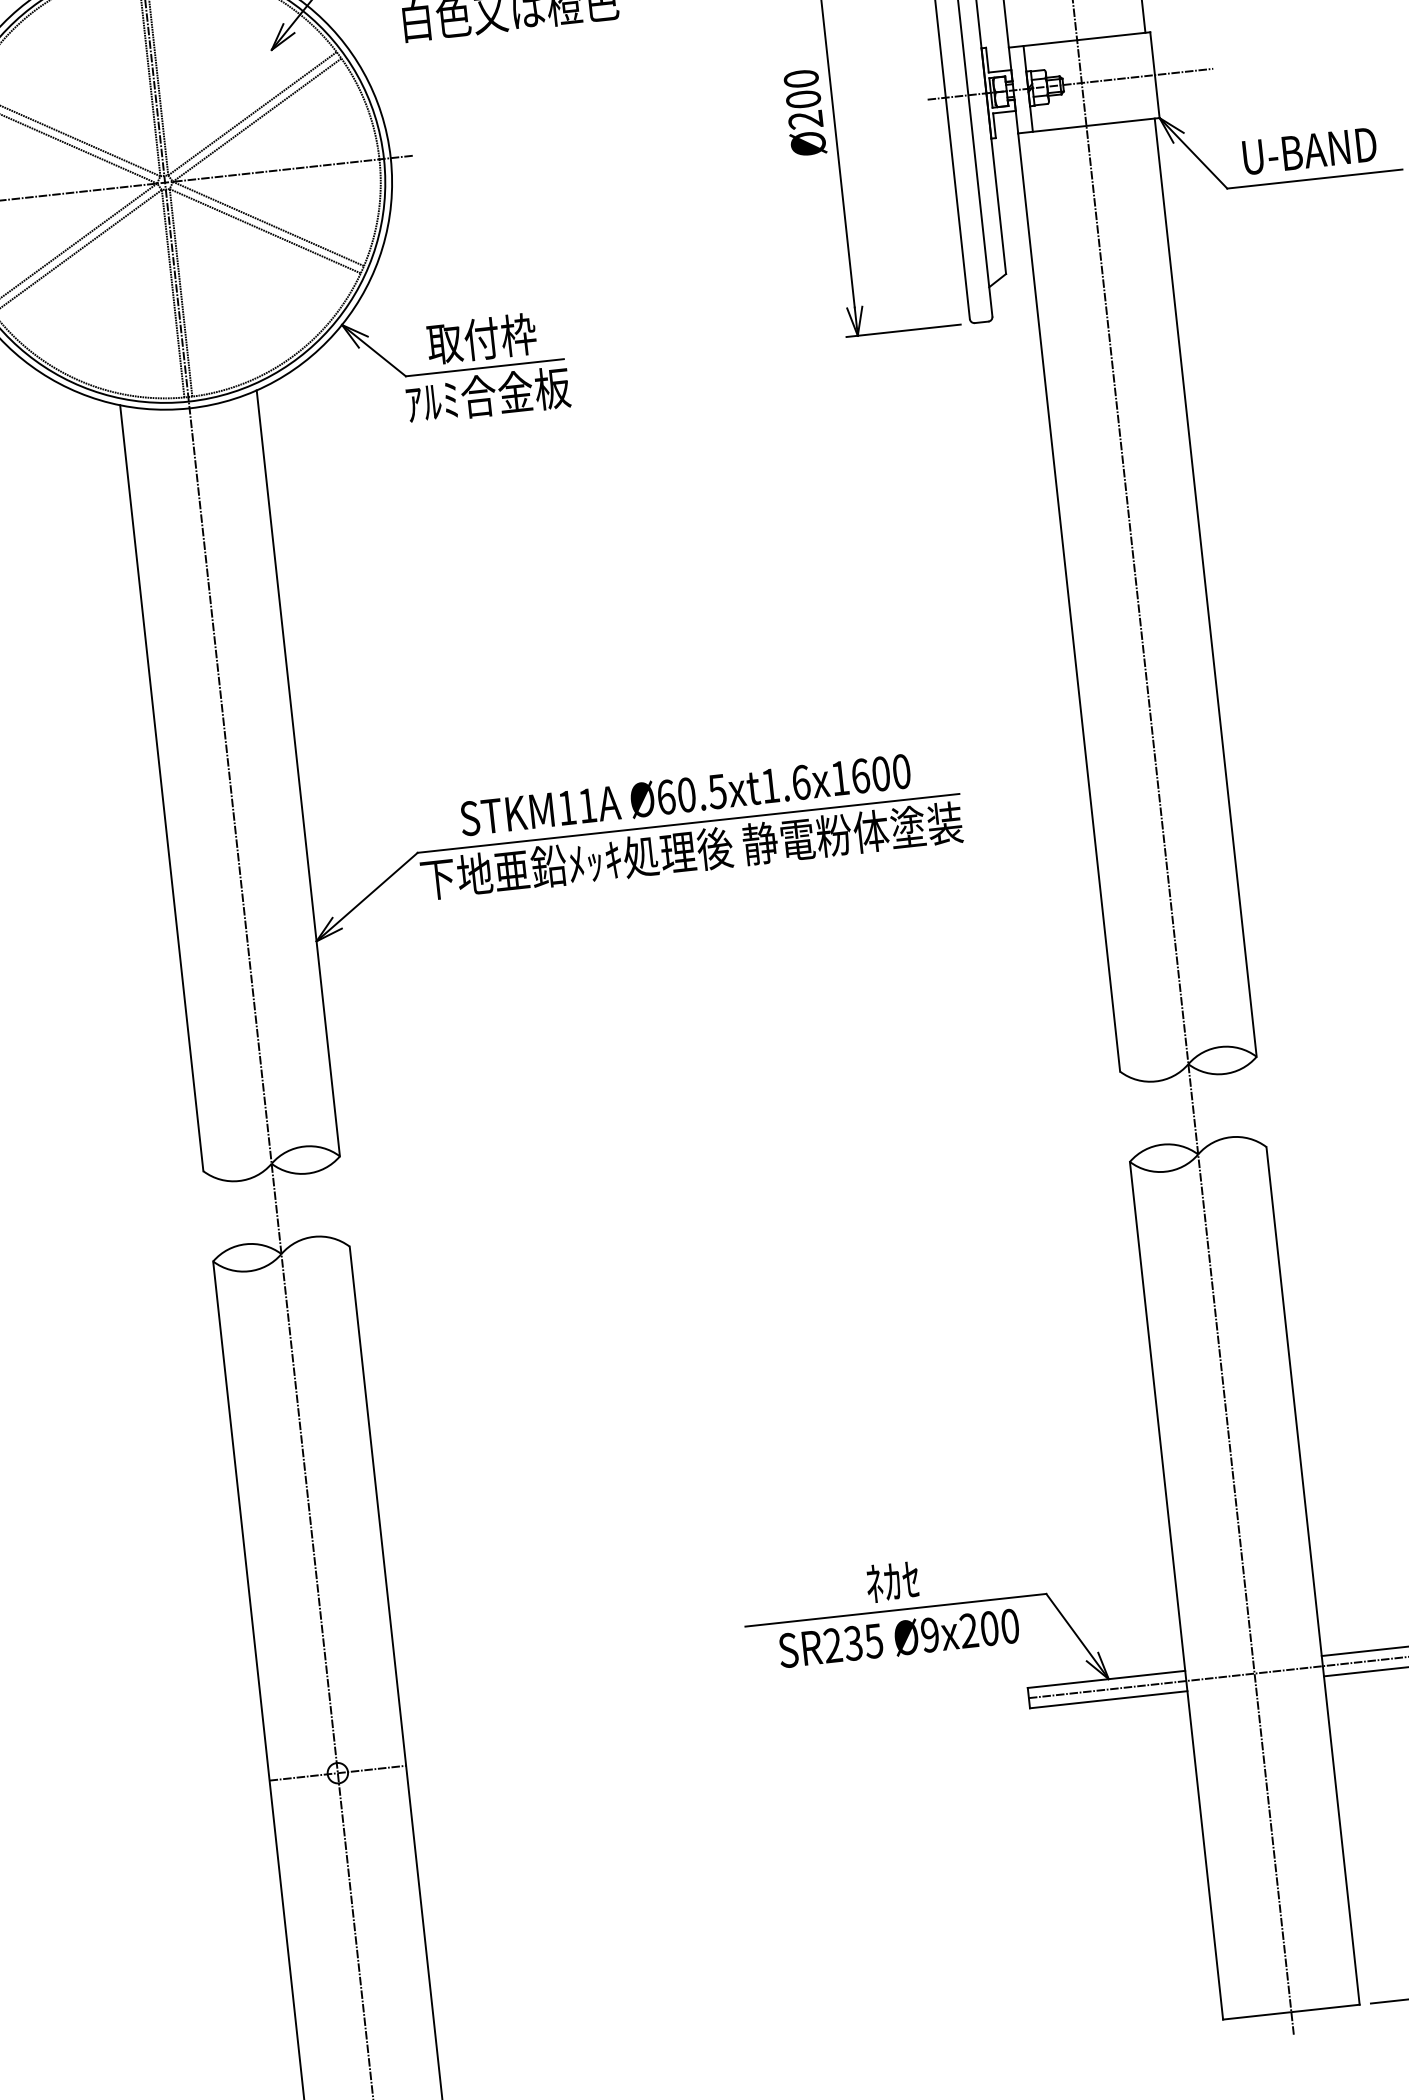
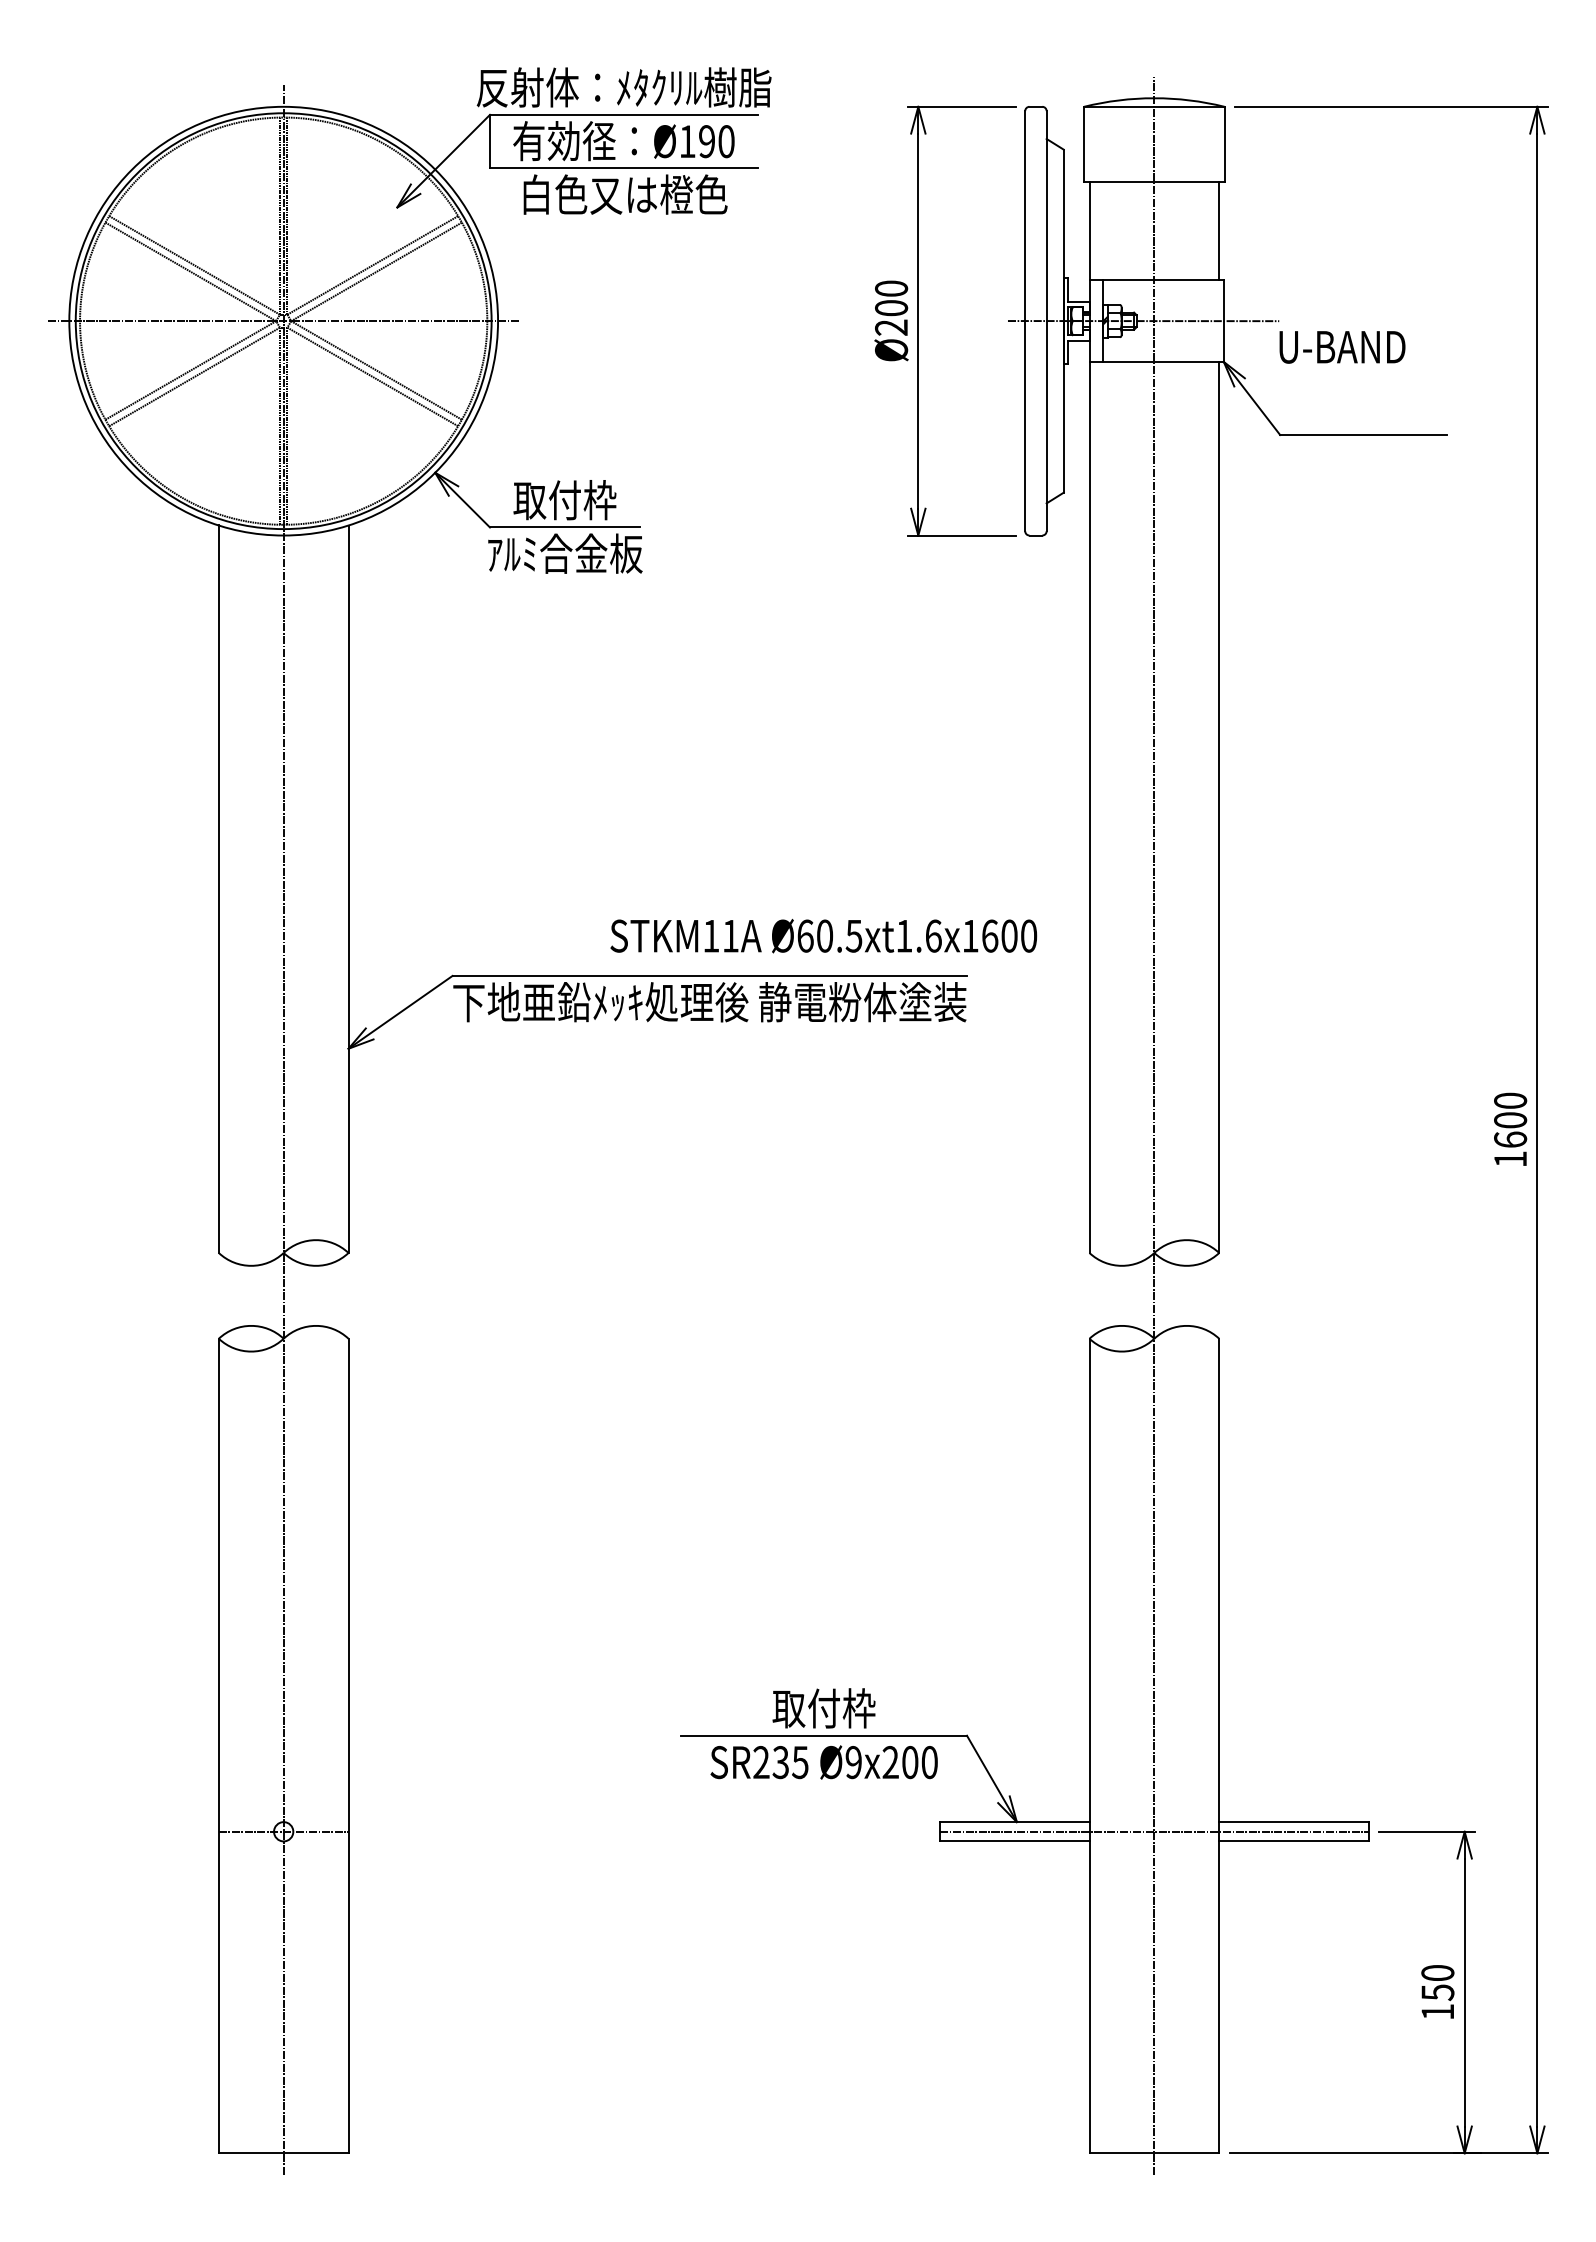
text: (1309, 151) -> (1342, 347), moved
text: (685, 794) -> (823, 935), moved
text: (892, 1581) -> (823, 1708), ﾈｶｾ -> 取付枠

